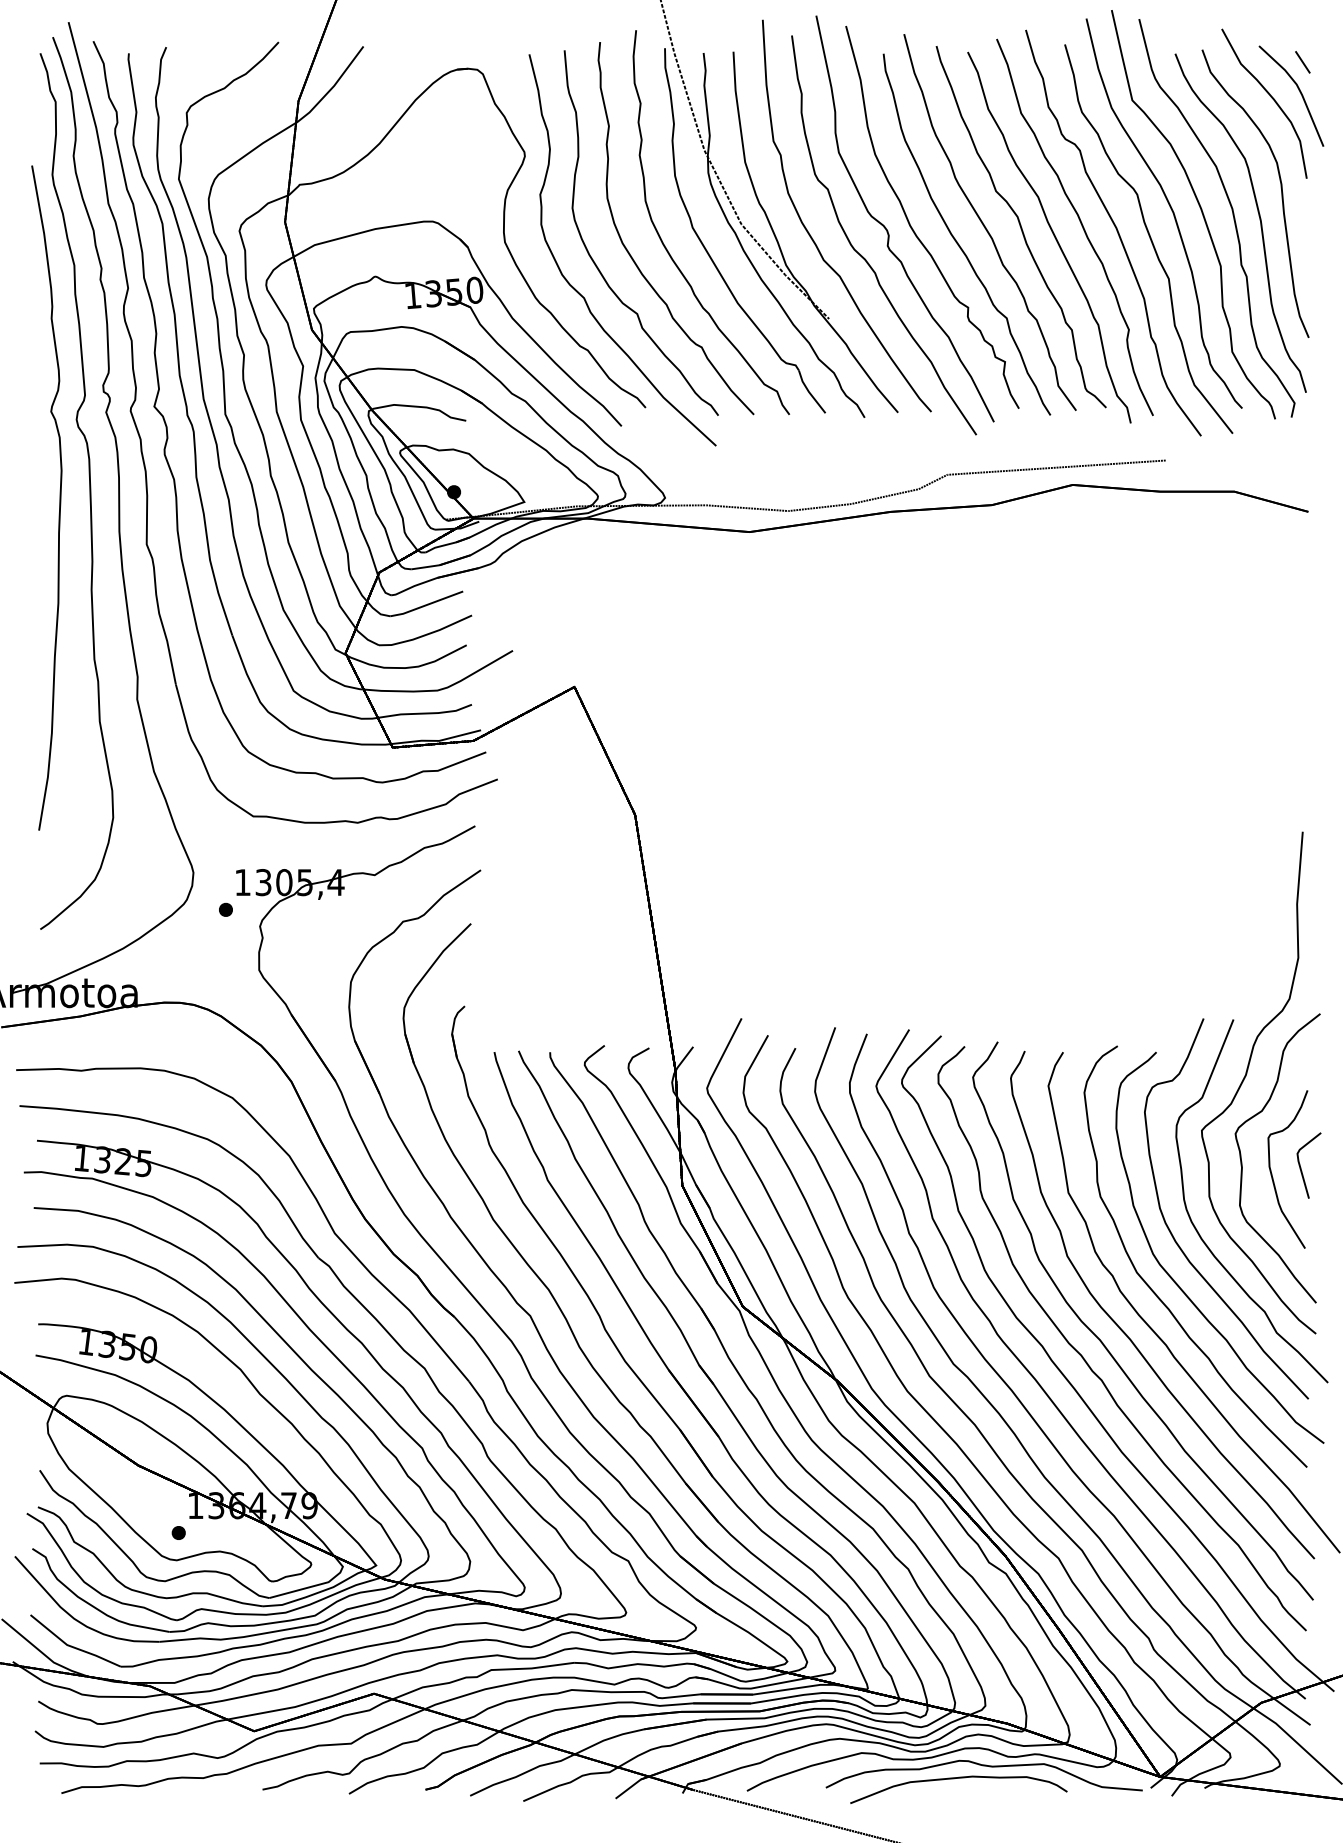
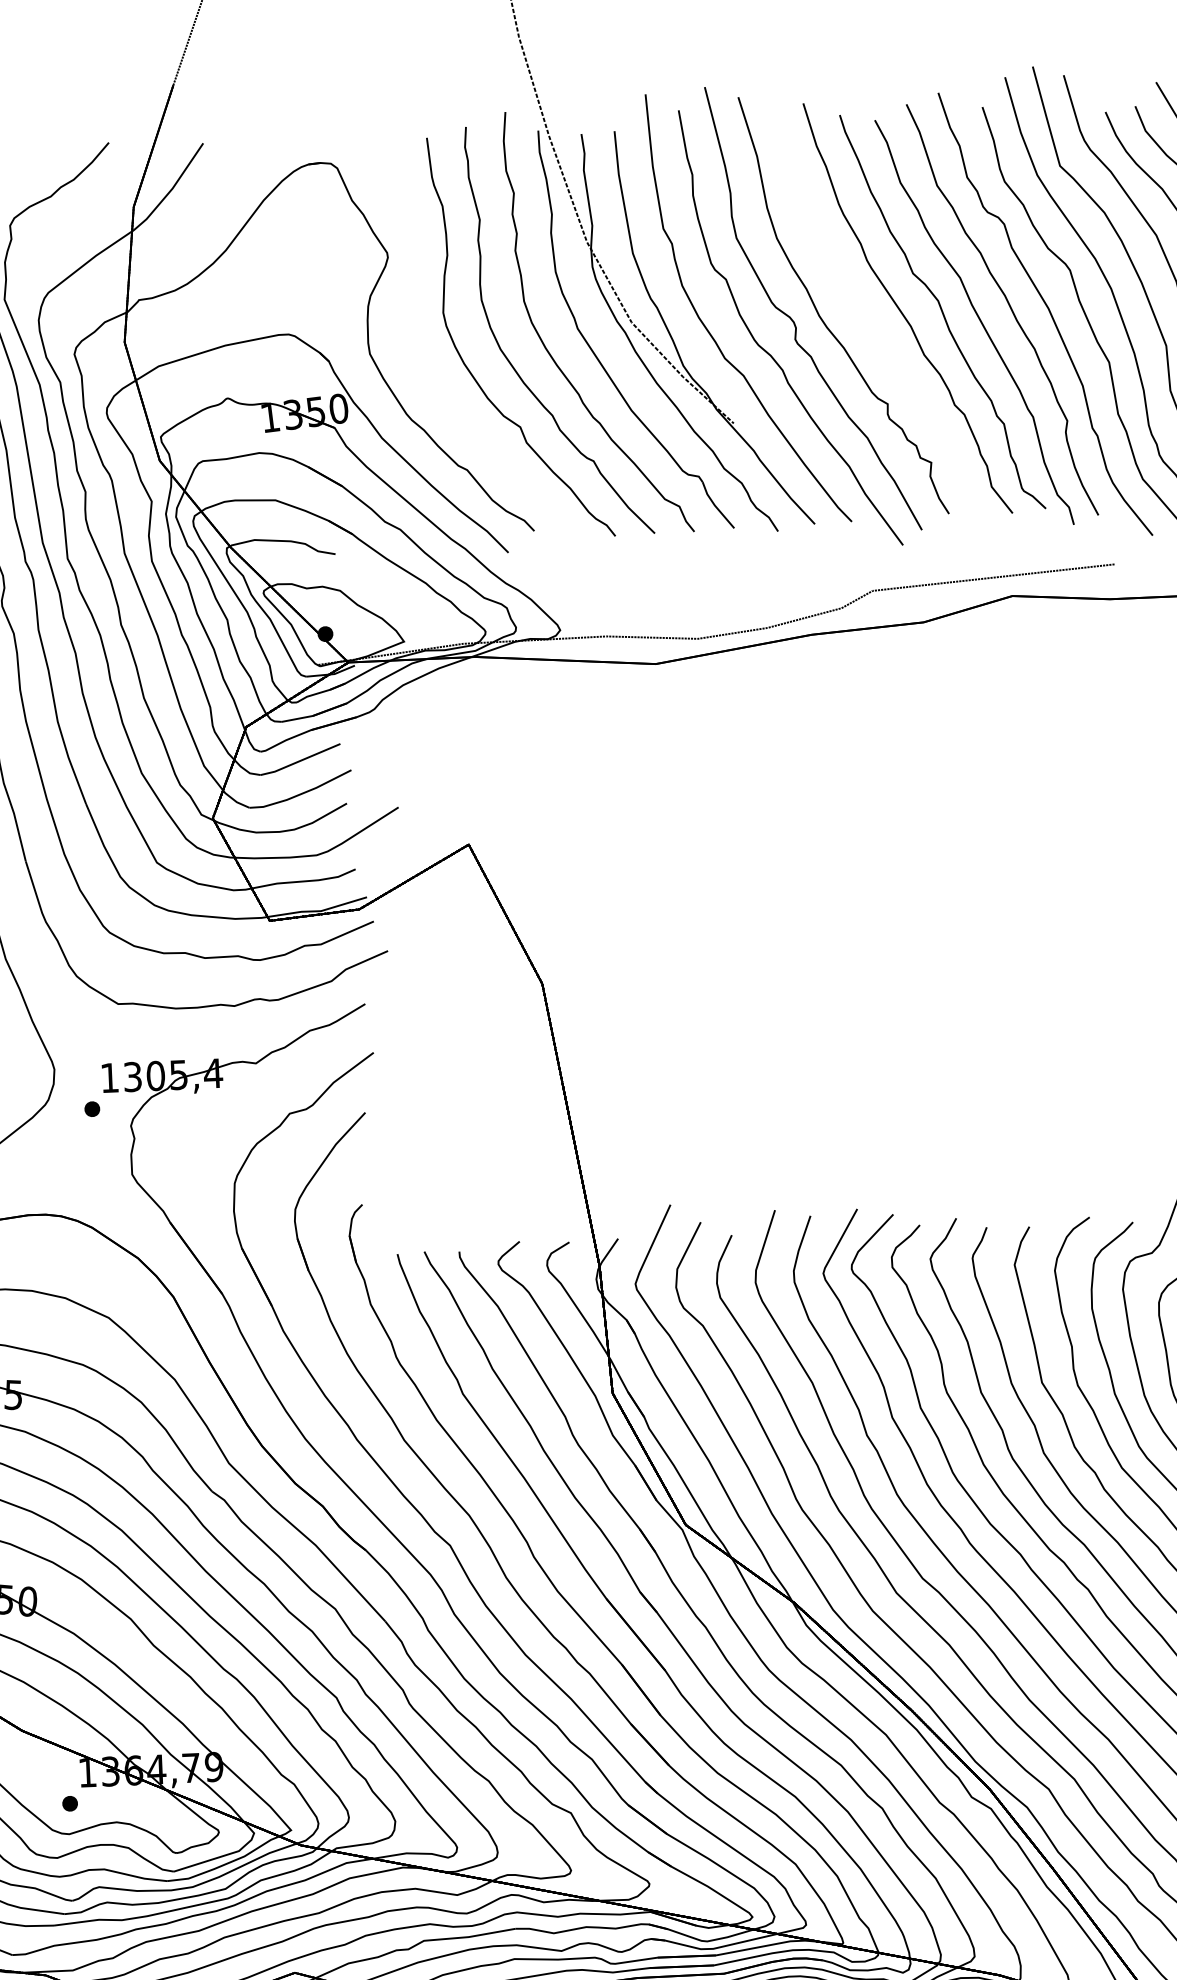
curve: (958, 242) -> (873, 332), removed
curve: (579, 292) -> (455, 406), removed

